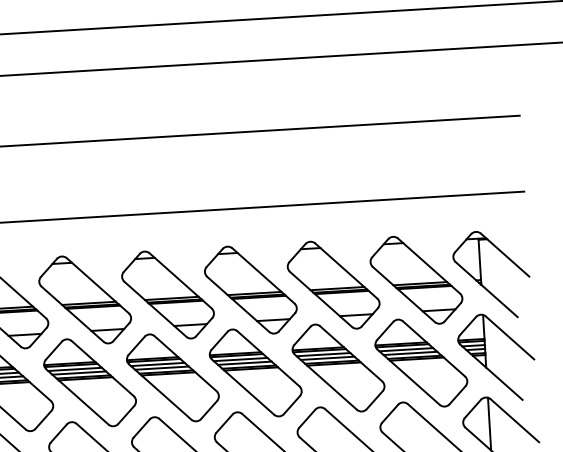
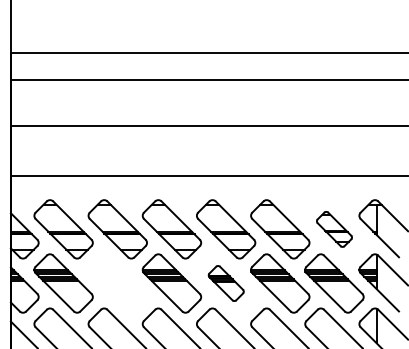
part: (416, 280) -> (334, 229), size x0.6
part: (256, 372) -> (226, 283), size x0.6
part: (89, 382) -> (117, 283), removed

